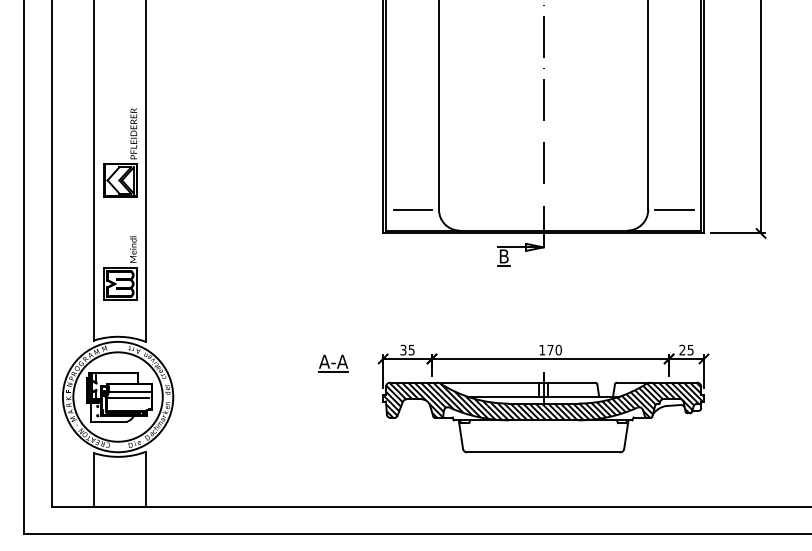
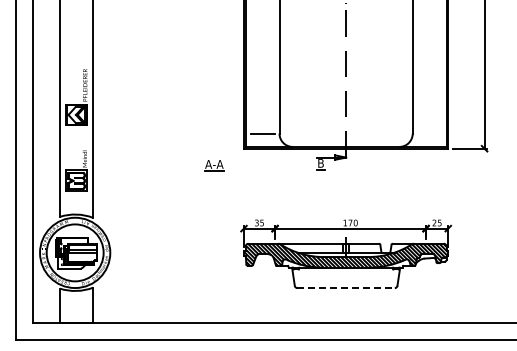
line: (674, 209) -> (429, 133), removed
part: (333, 363) -> (214, 165), moved
line: (544, 452) -> (346, 288), solid -> dashed

